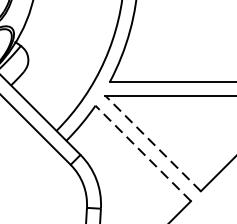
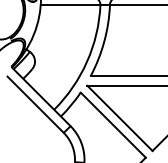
line: (152, 143) -> (119, 118), dashed -> solid
line: (143, 153) -> (113, 125), dashed -> solid

